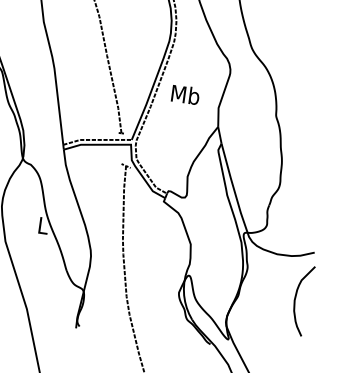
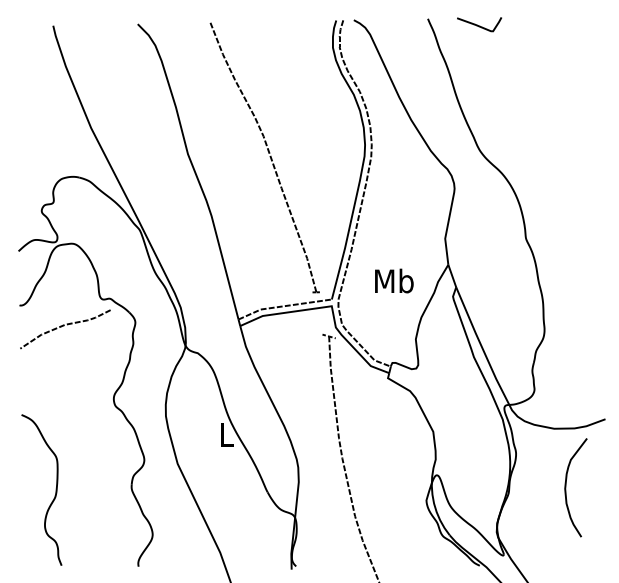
text: (185, 94) -> (394, 280), moved
curve: (295, 299) -> (566, 487), moved

